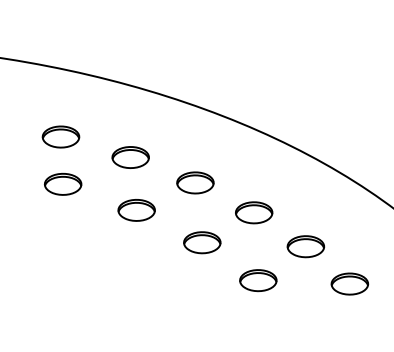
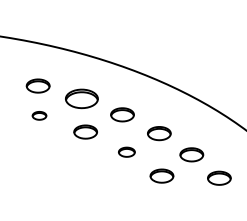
part: (130, 156) -> (81, 98), size x1.4
part: (63, 183) -> (39, 115), size x0.6
part: (201, 241) -> (126, 151), size x0.7

